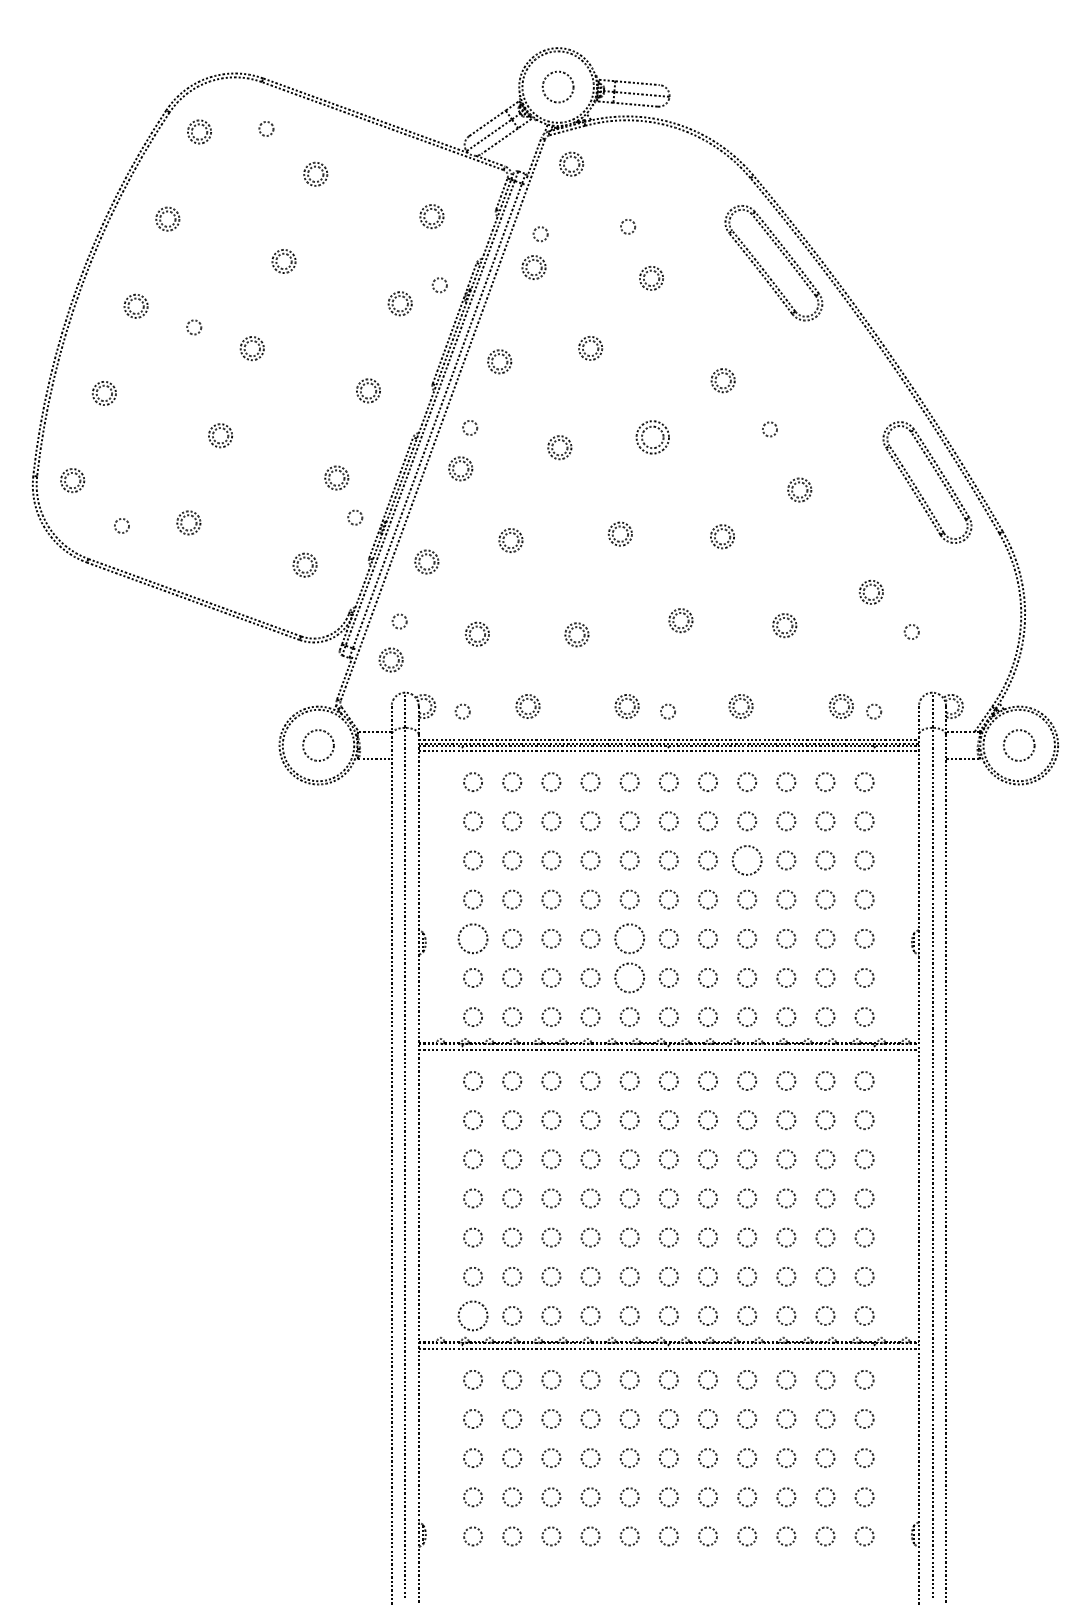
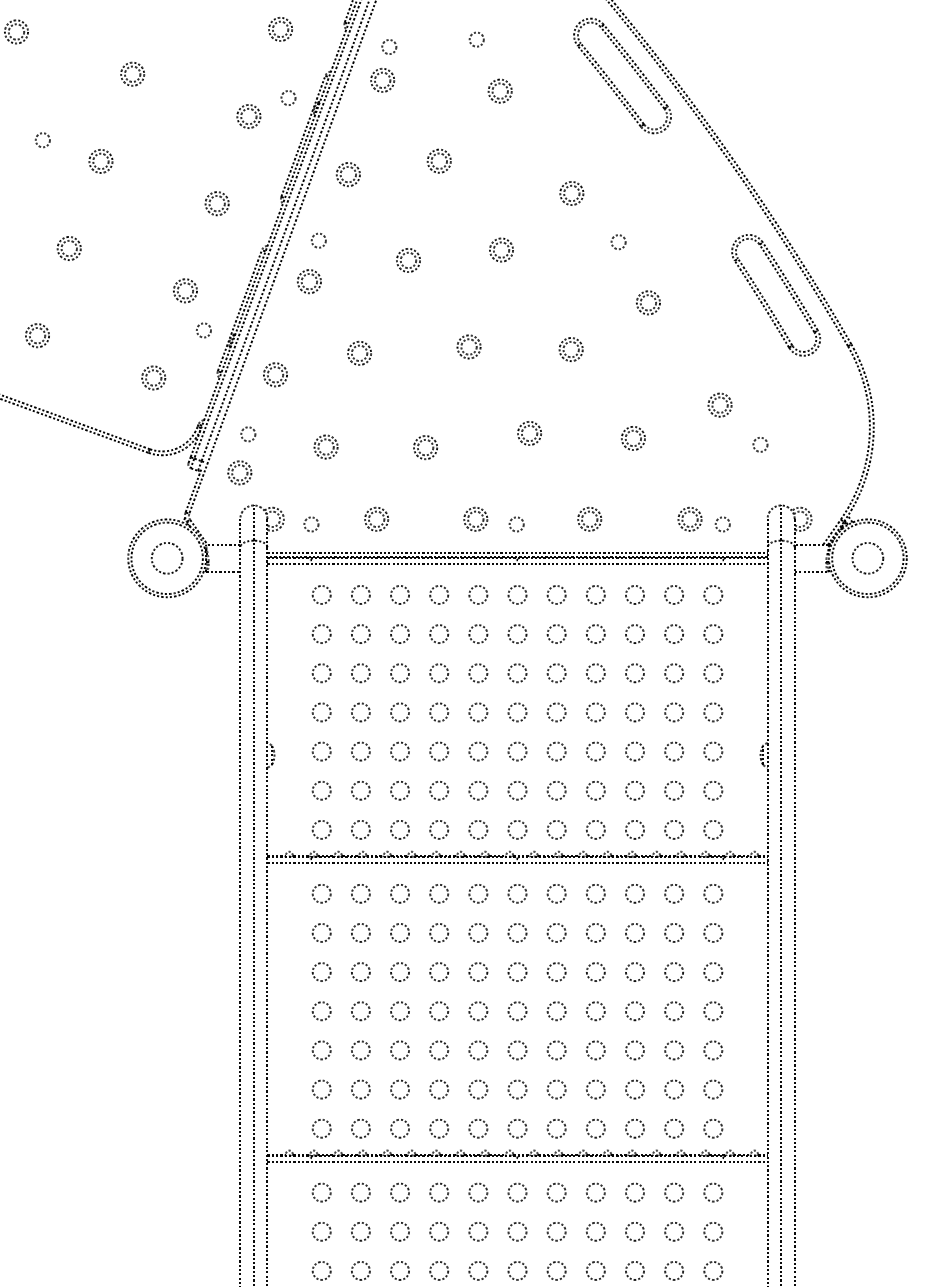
part: (652, 436) -> (501, 249), size x0.71
circle: (747, 860) -> (596, 673), size x0.62
circle: (473, 938) -> (322, 751), size x0.62
circle: (629, 938) -> (478, 751), size x0.62
circle: (629, 977) -> (478, 790), size x0.62
circle: (473, 1315) -> (322, 1128), size x0.62

